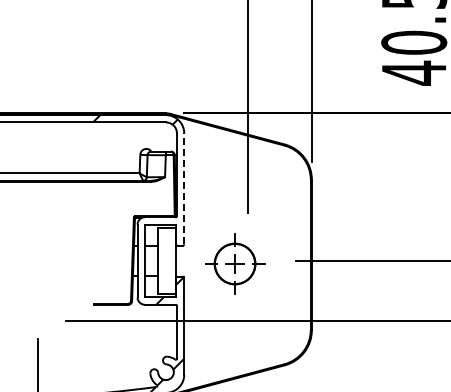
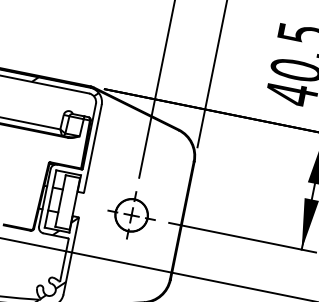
line: (184, 188) -> (93, 148), dashed -> solid
part: (235, 263) -> (132, 215), moved

